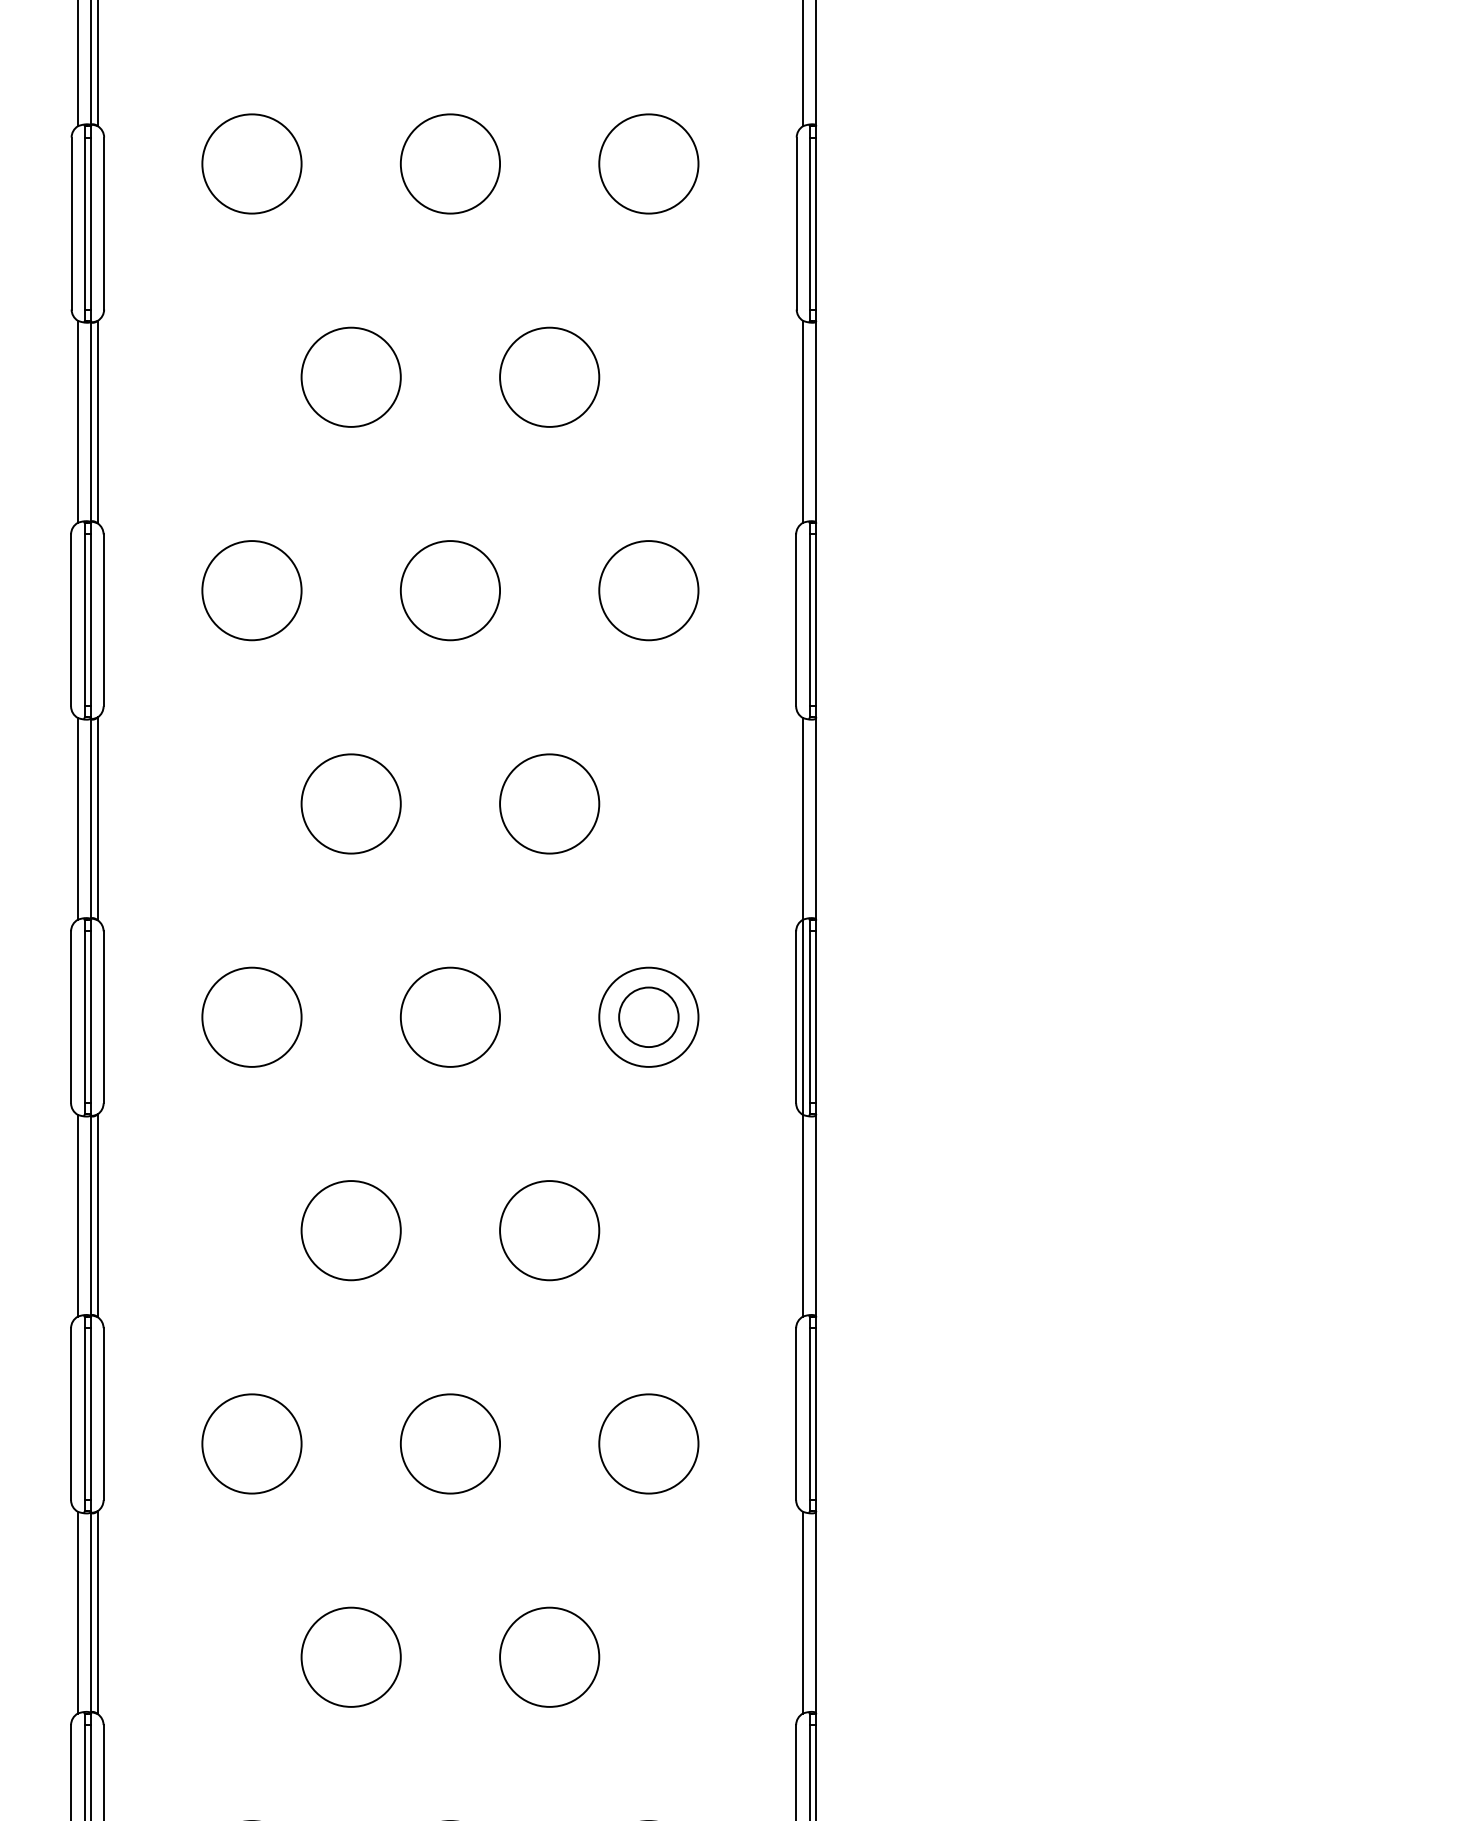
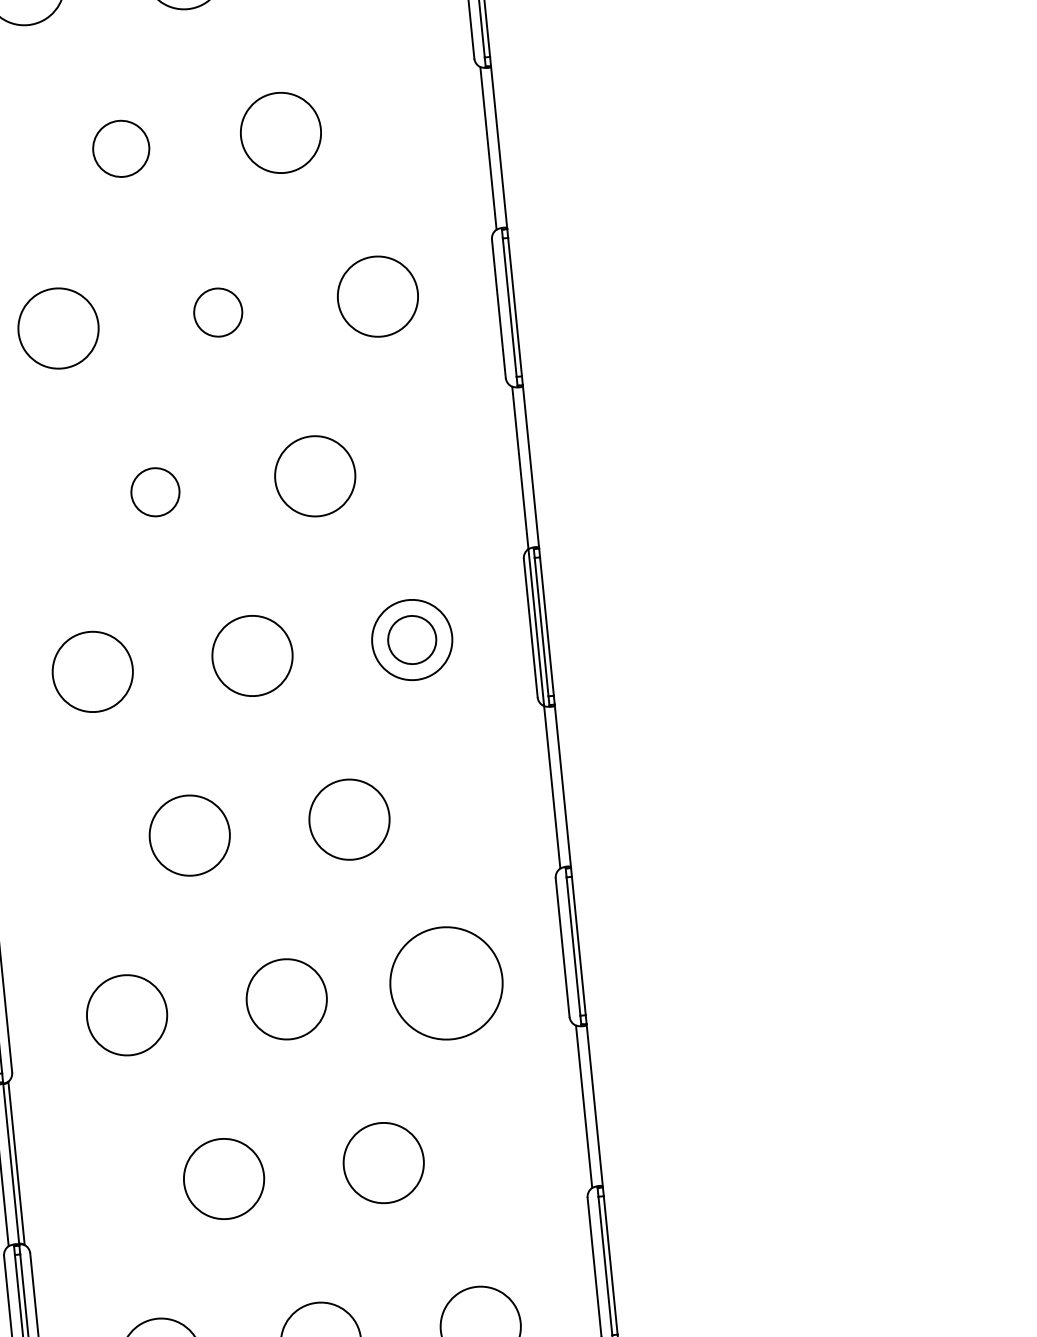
circle: (350, 376) -> (120, 148), size x0.7
circle: (450, 590) -> (218, 312), size x0.6
circle: (350, 803) -> (154, 491), size x0.6
circle: (648, 1443) -> (446, 983), size x1.4

